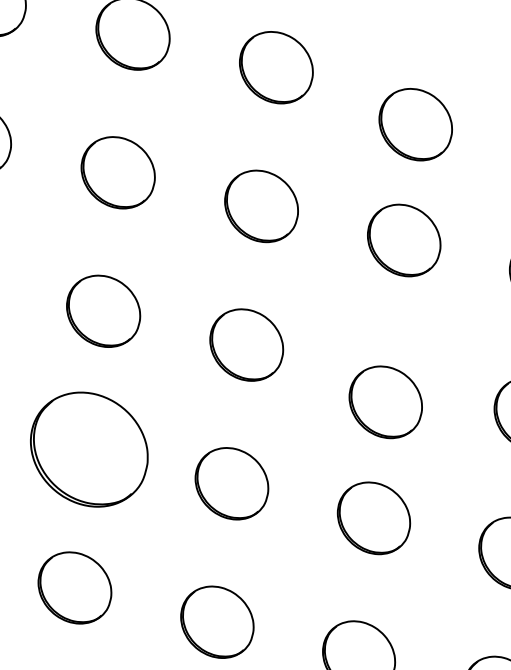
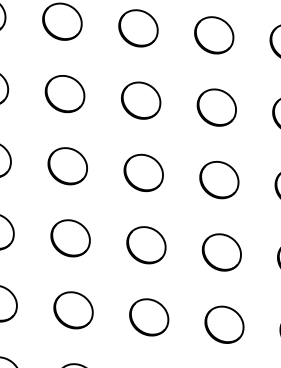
part: (416, 125) -> (214, 35), moved
part: (385, 403) -> (219, 180), moved
part: (88, 449) -> (70, 238), size x0.62

